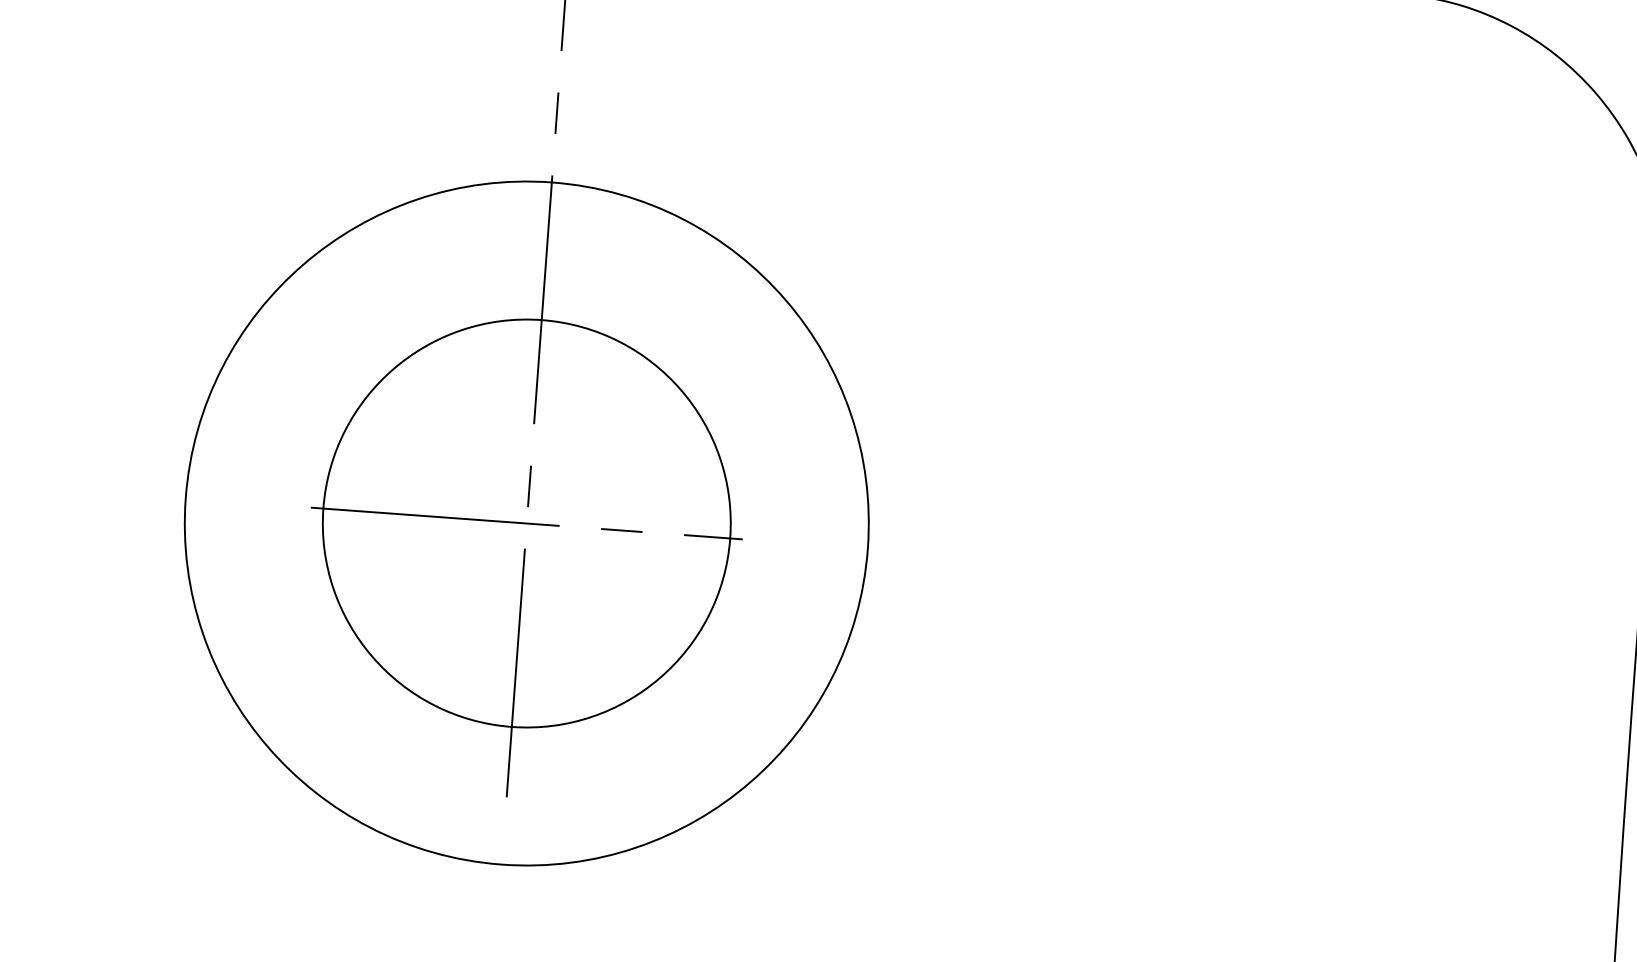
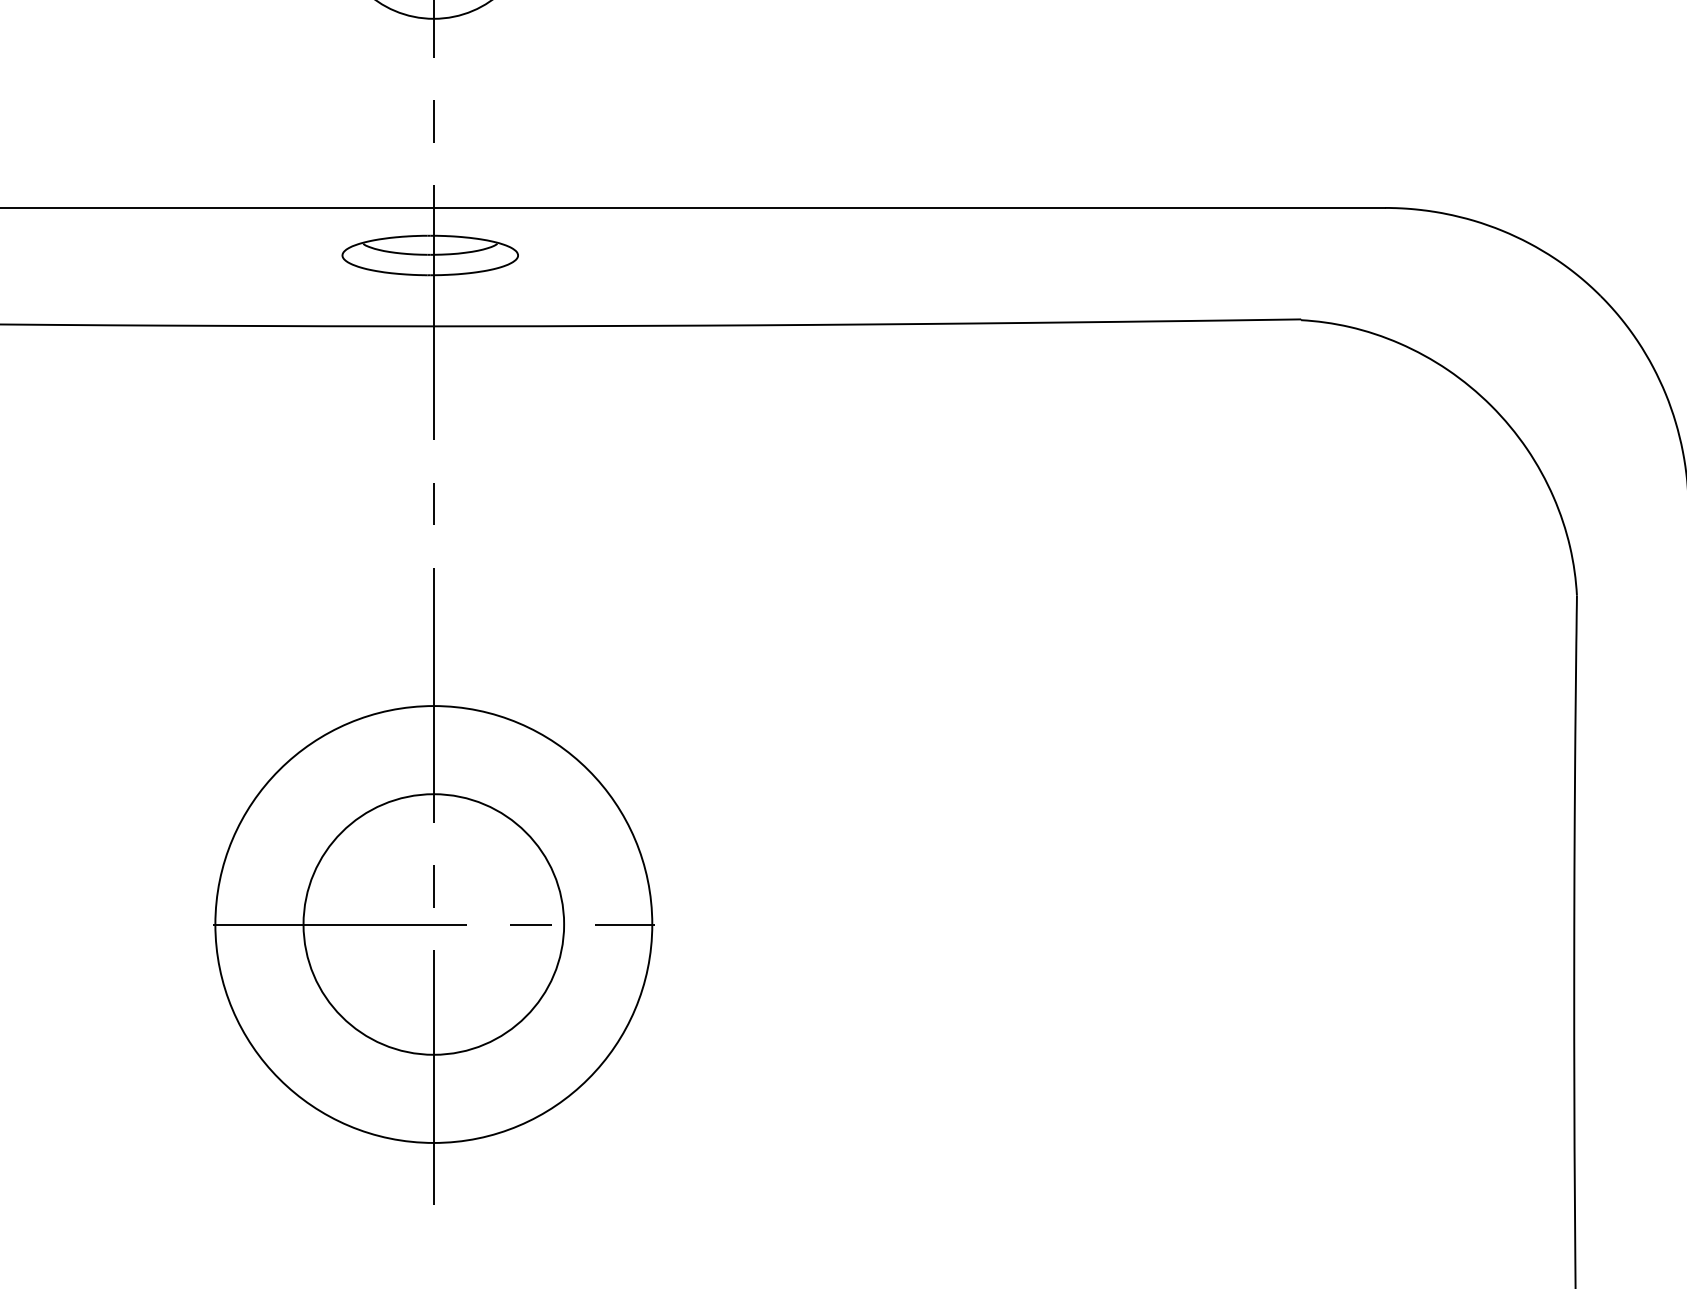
circle: (526, 523) -> (433, 924), size x0.62
circle: (526, 523) -> (433, 924), size x0.62

